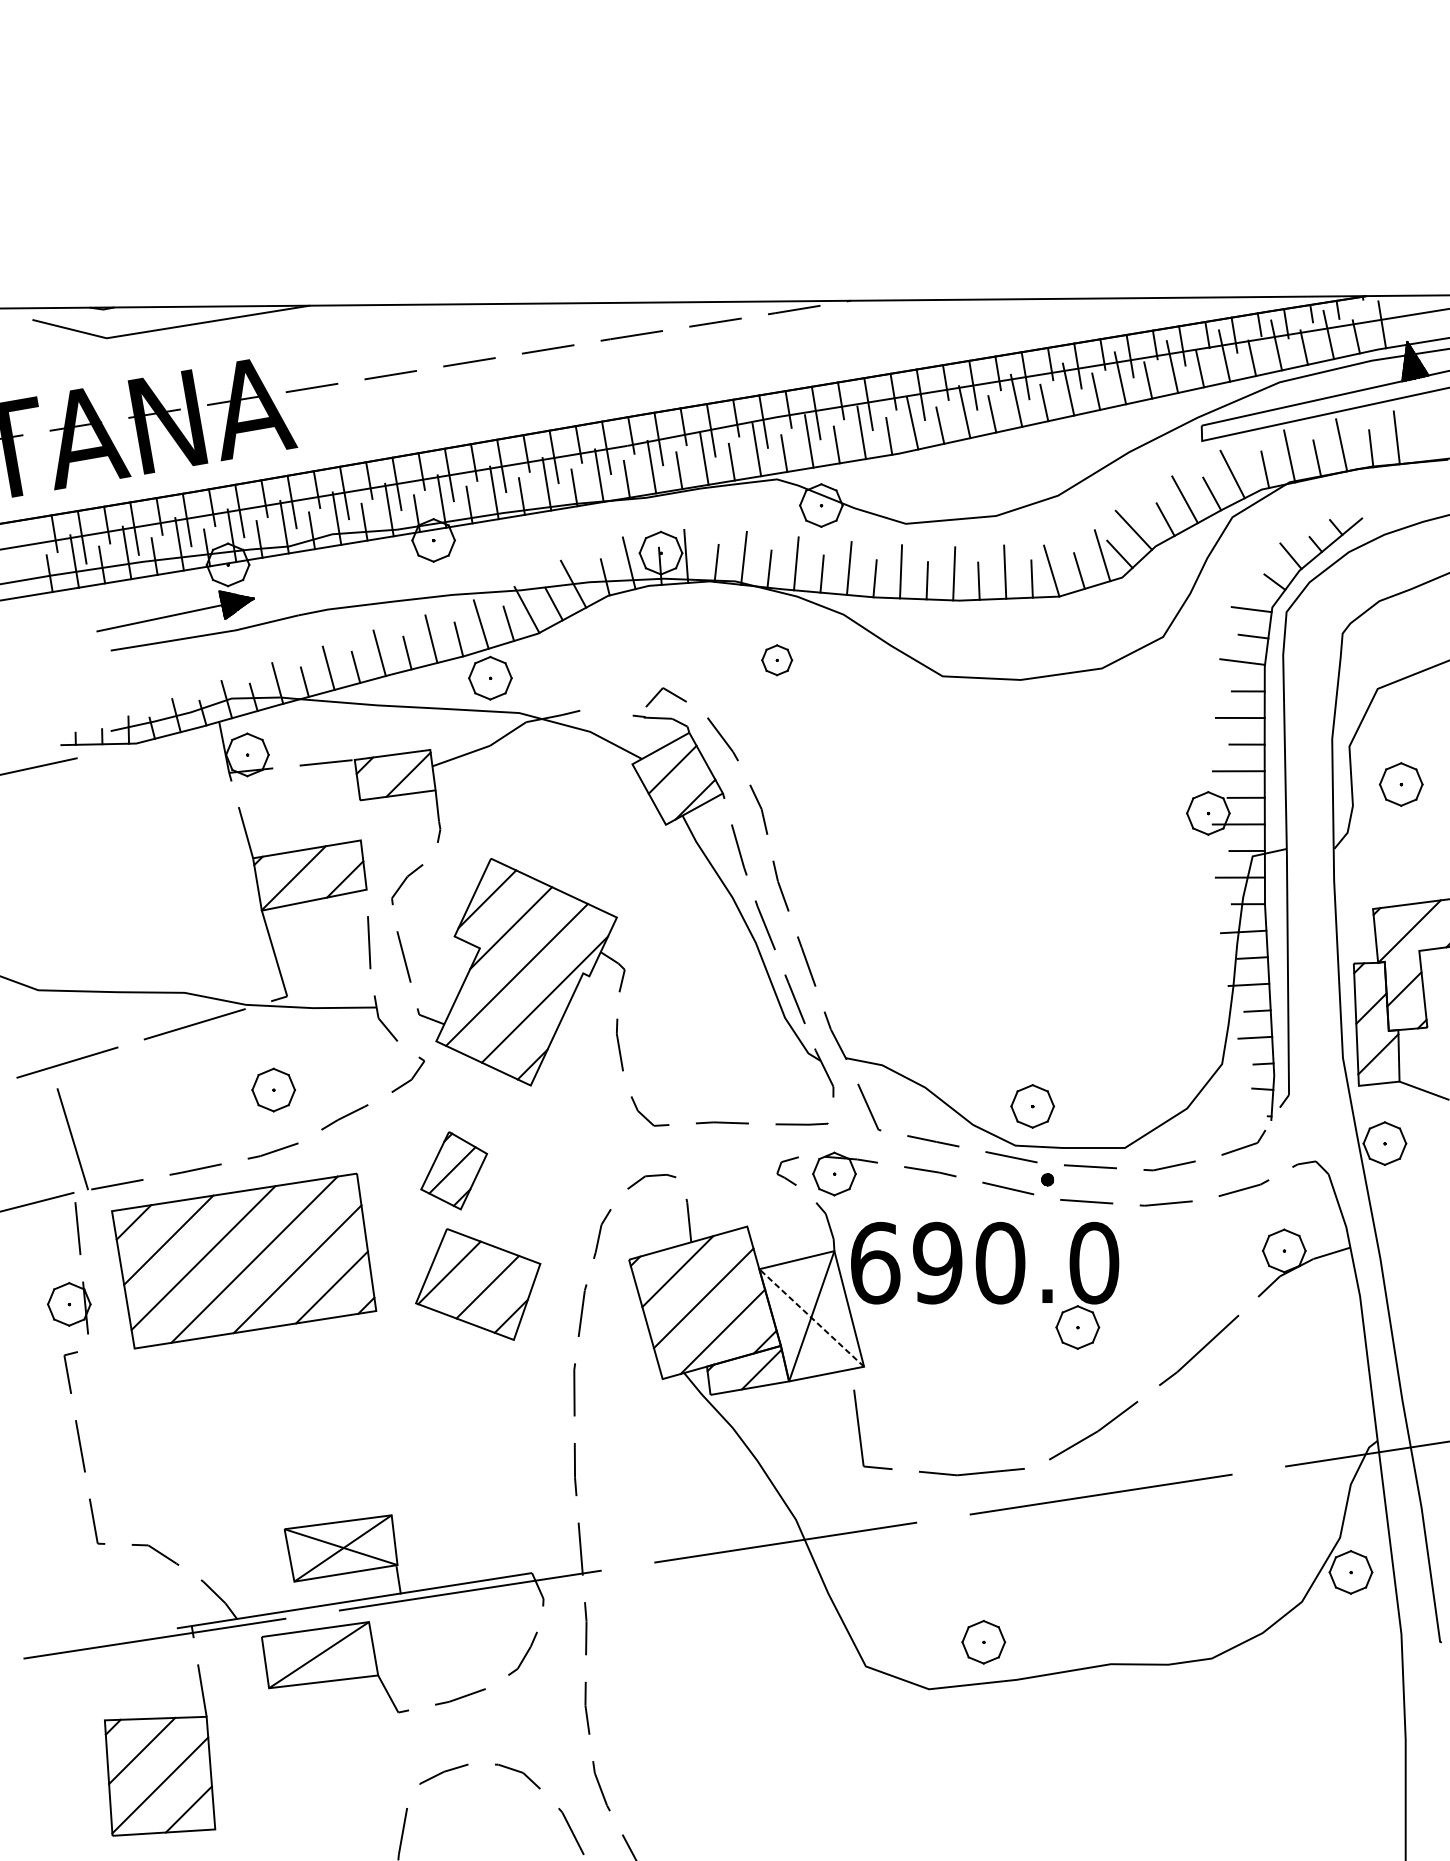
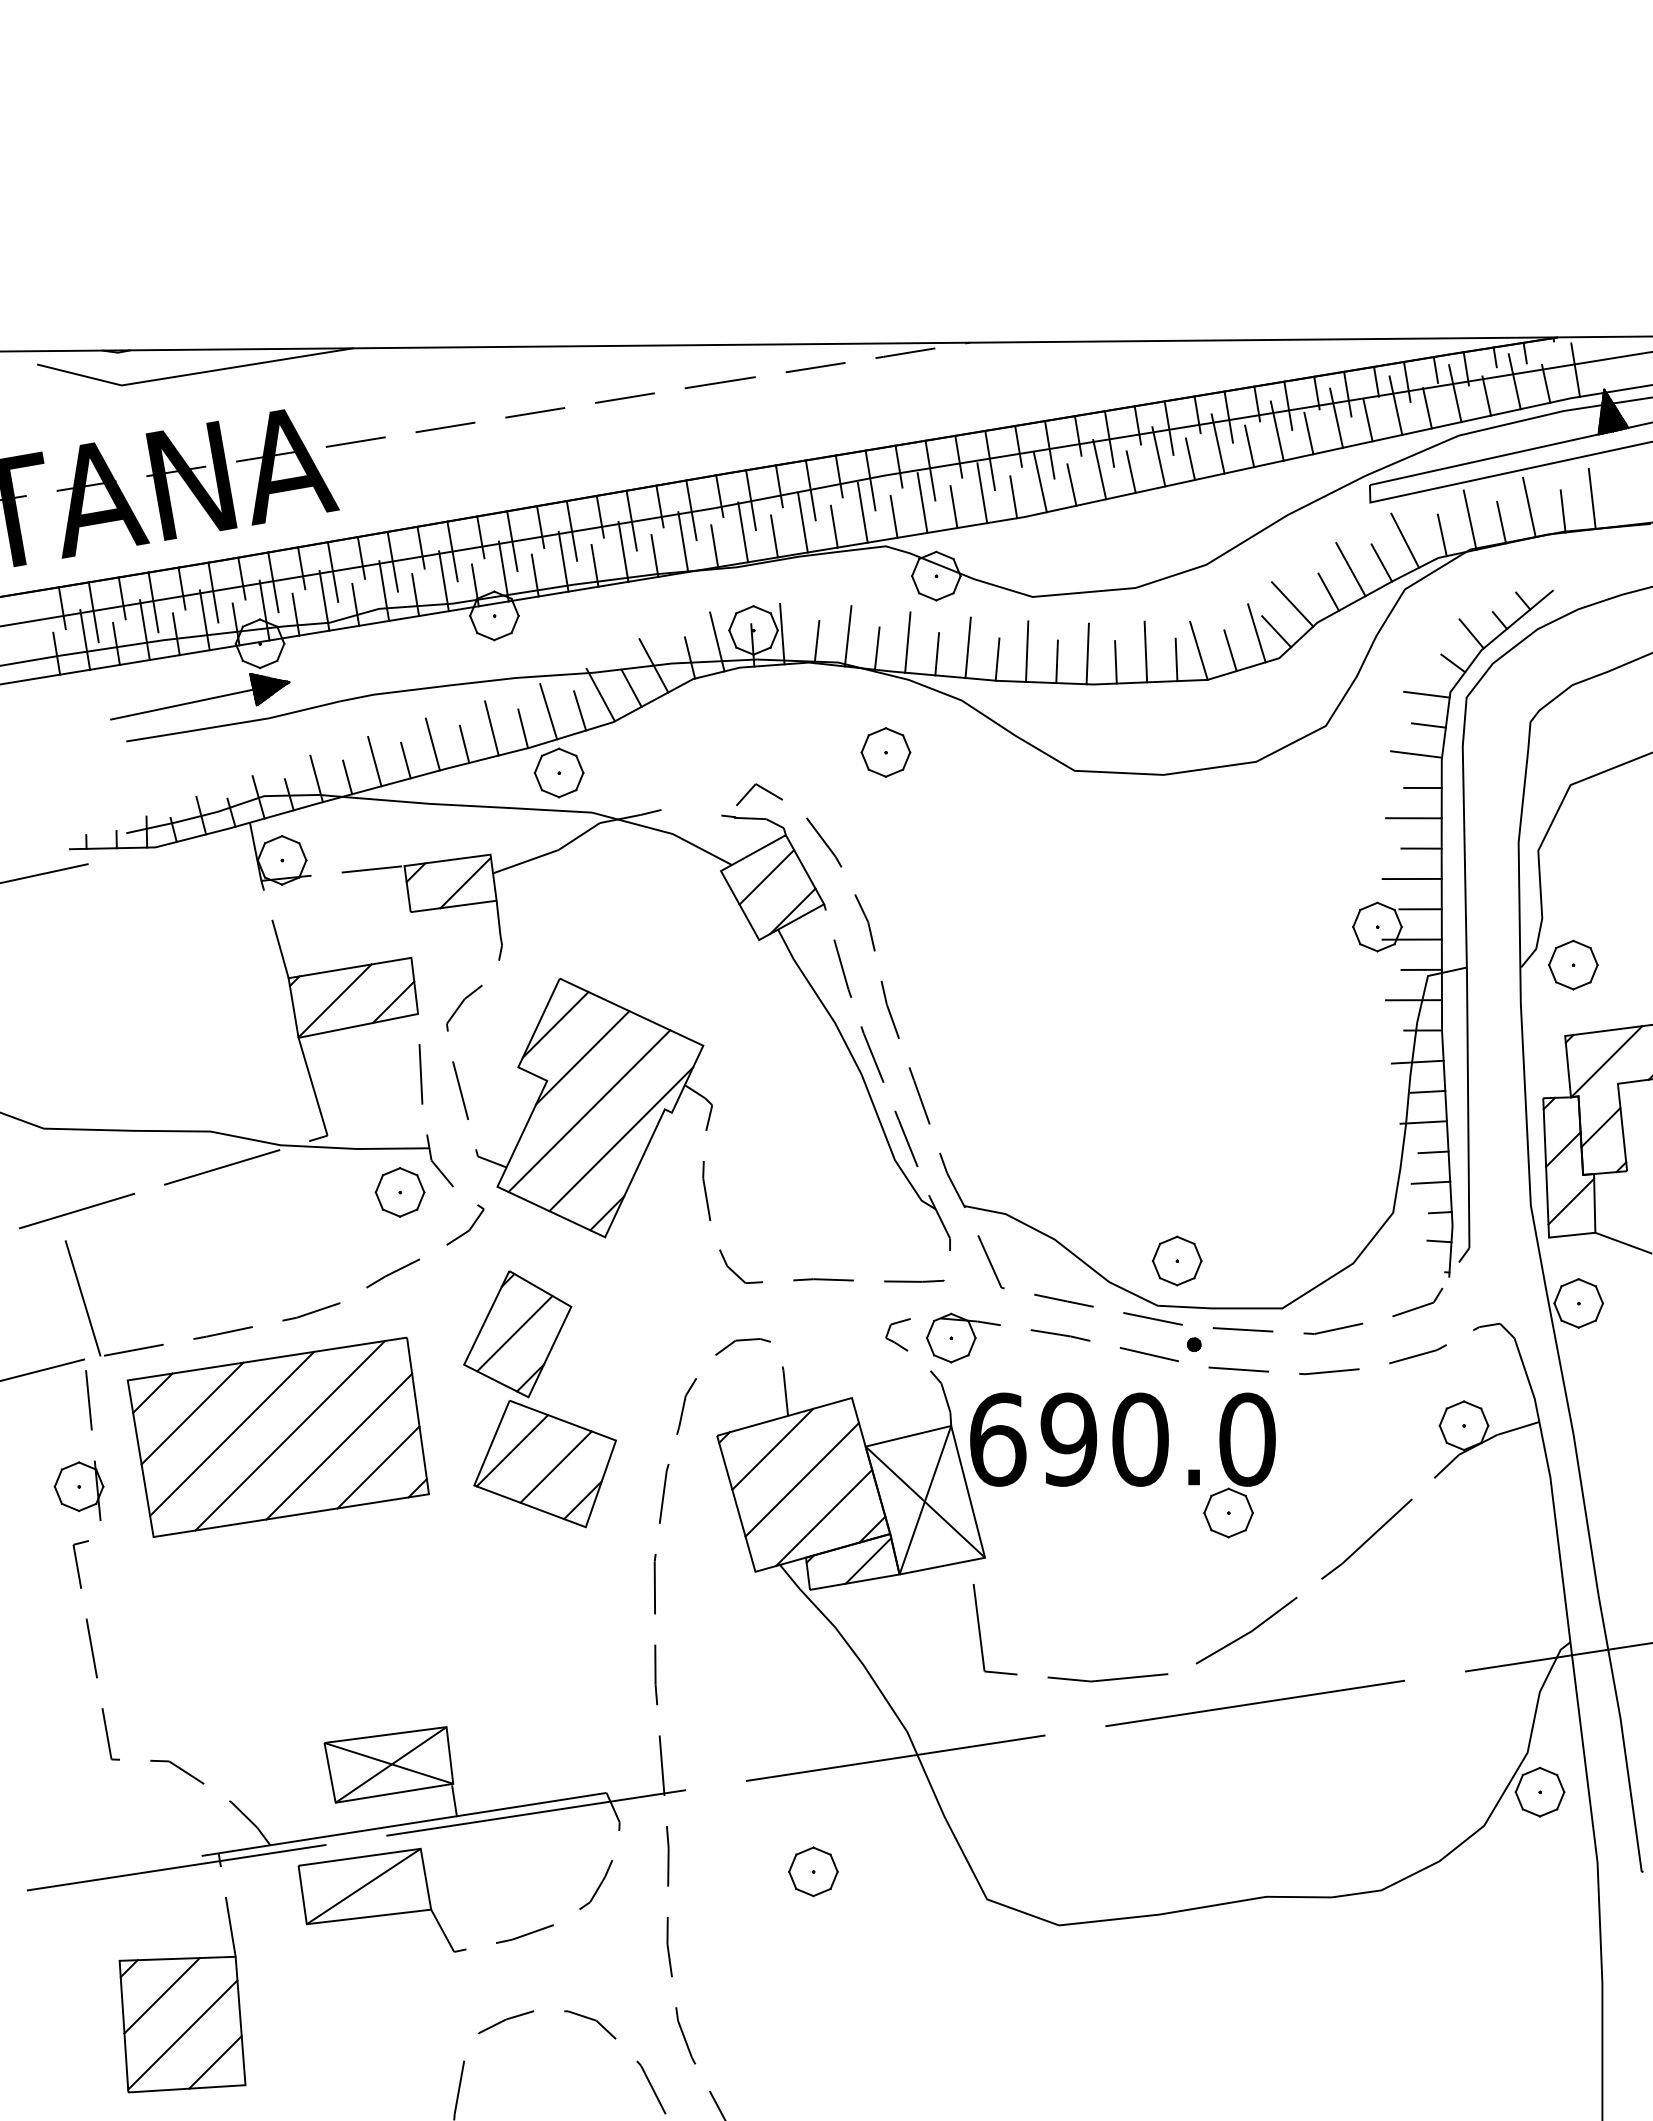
part: (776, 660) -> (885, 752), size x1.43
part: (1401, 783) -> (1573, 964), moved
part: (273, 1090) -> (399, 1192), moved
part: (453, 1170) -> (517, 1334), size x1.43
line: (811, 1318) -> (925, 1502), dashed -> solid
part: (983, 1641) -> (813, 1871), moved

